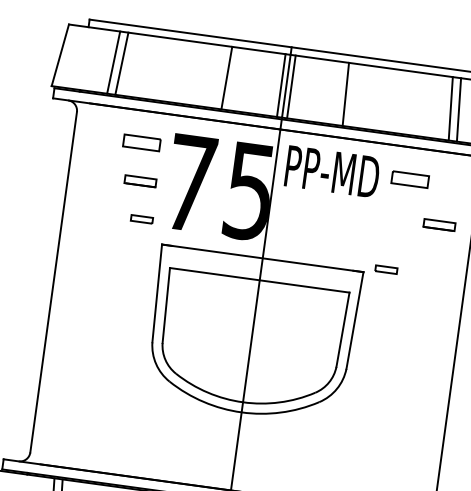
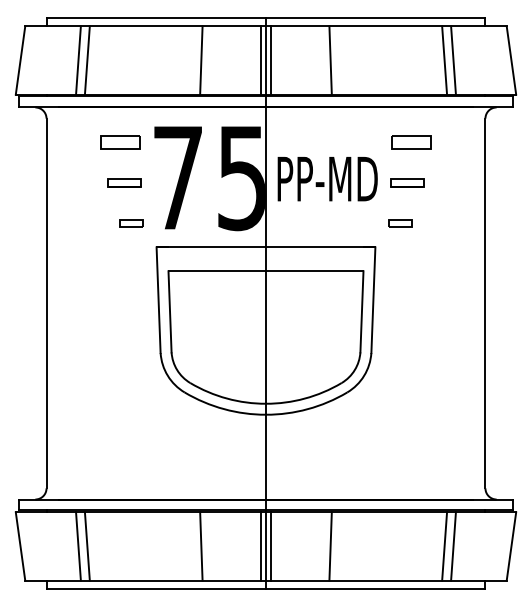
text: (332, 172) -> (327, 179), moved
part: (439, 224) -> (407, 182), moved
part: (386, 269) -> (400, 223), moved

